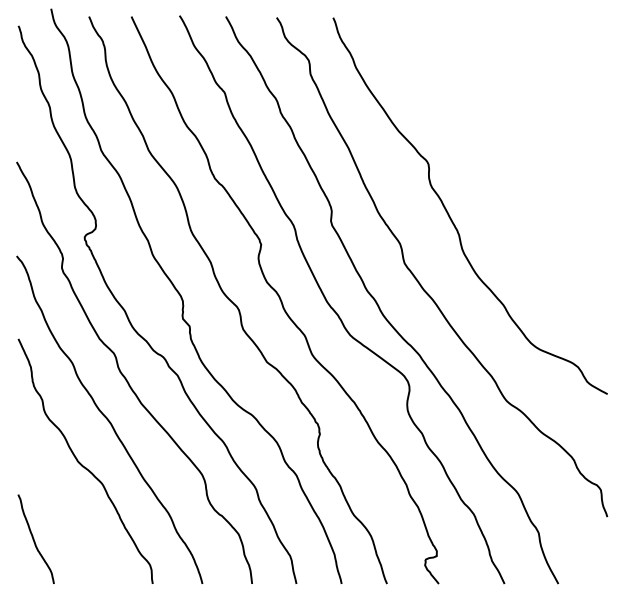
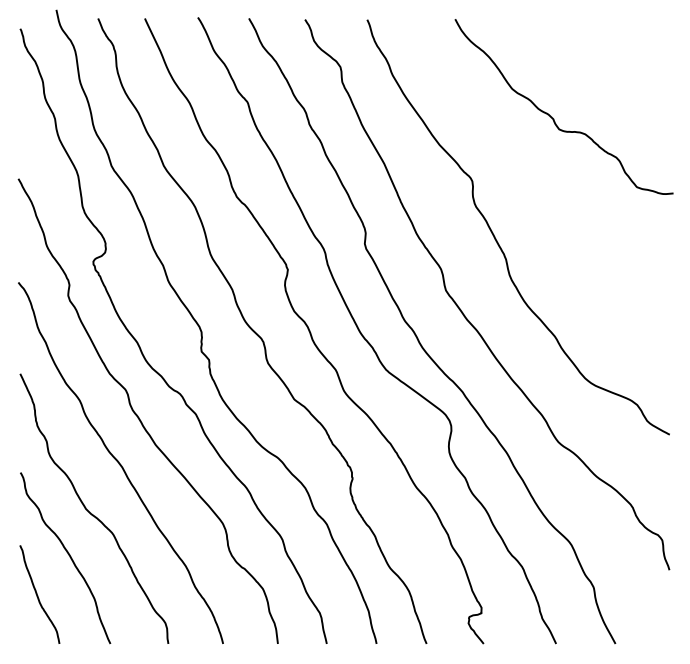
curve: (501, 106) -> (552, 117), added
curve: (62, 504) -> (68, 556), added

